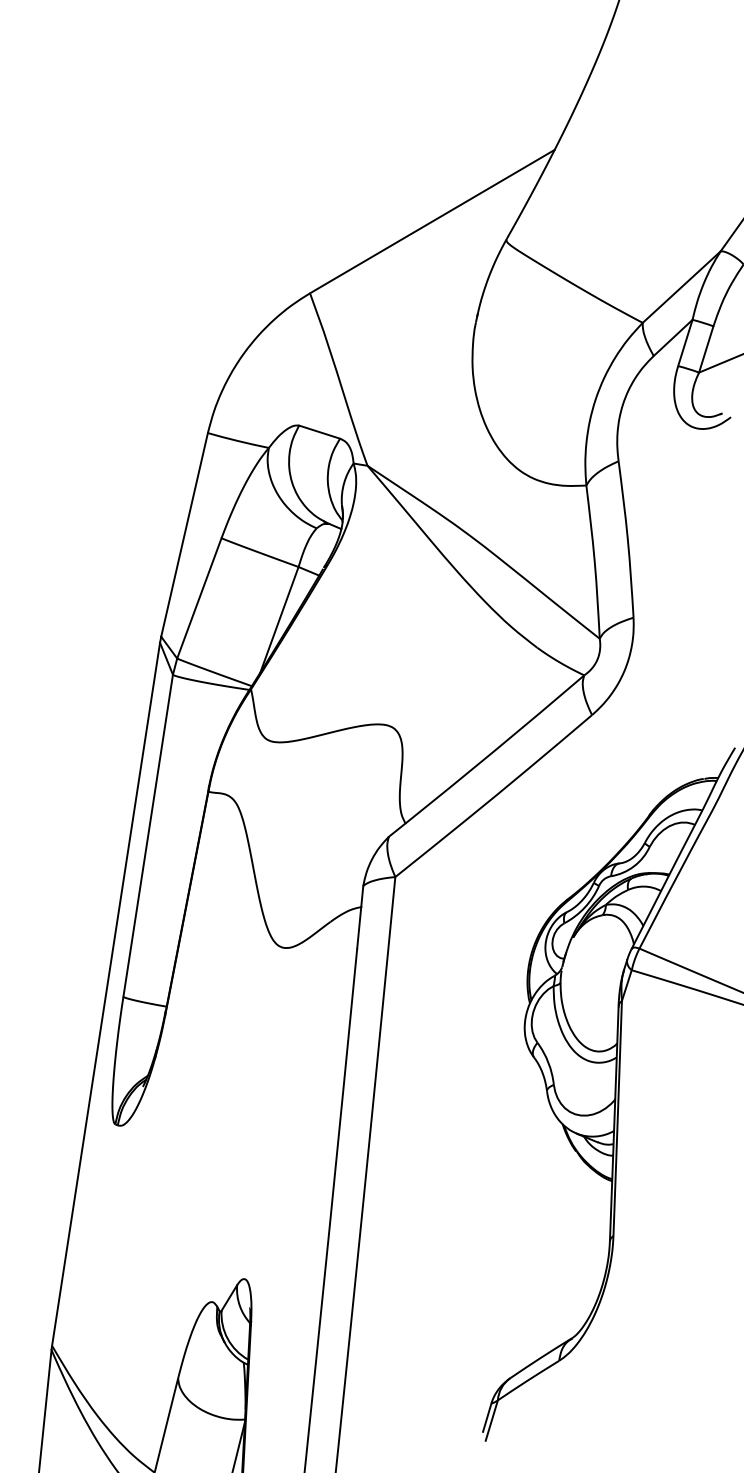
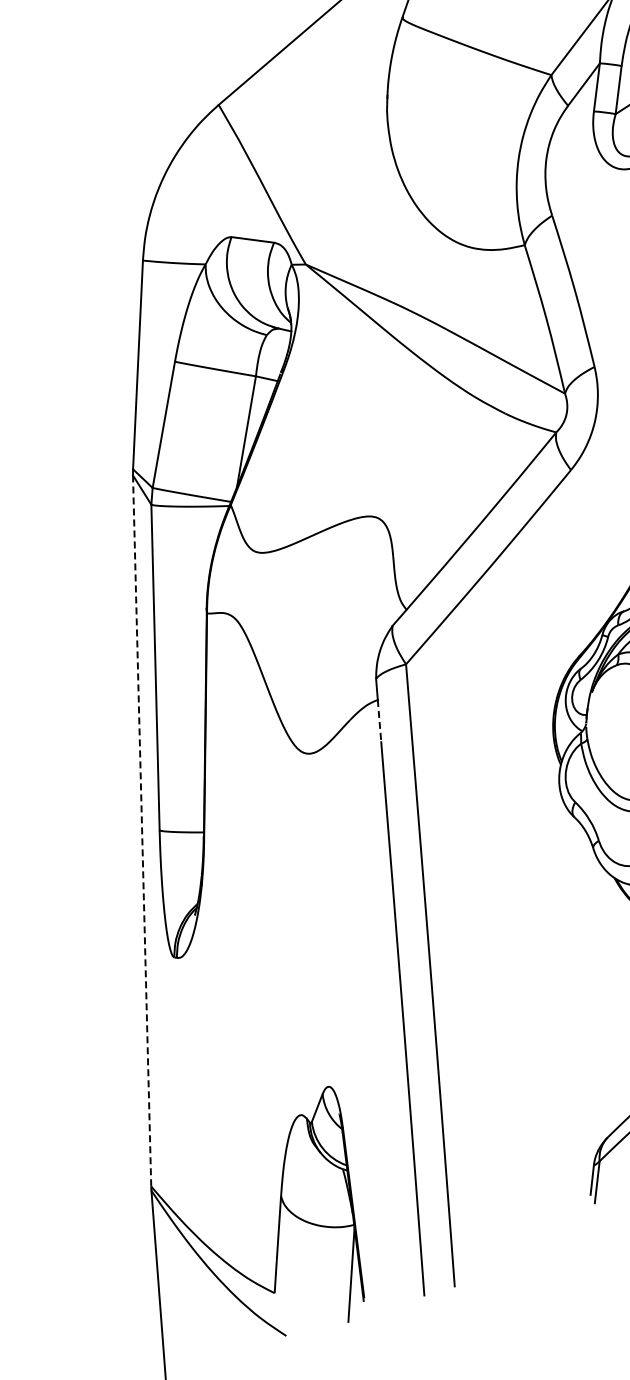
line: (359, 927) -> (379, 720), solid -> dashed
line: (106, 994) -> (142, 831), solid -> dashed

